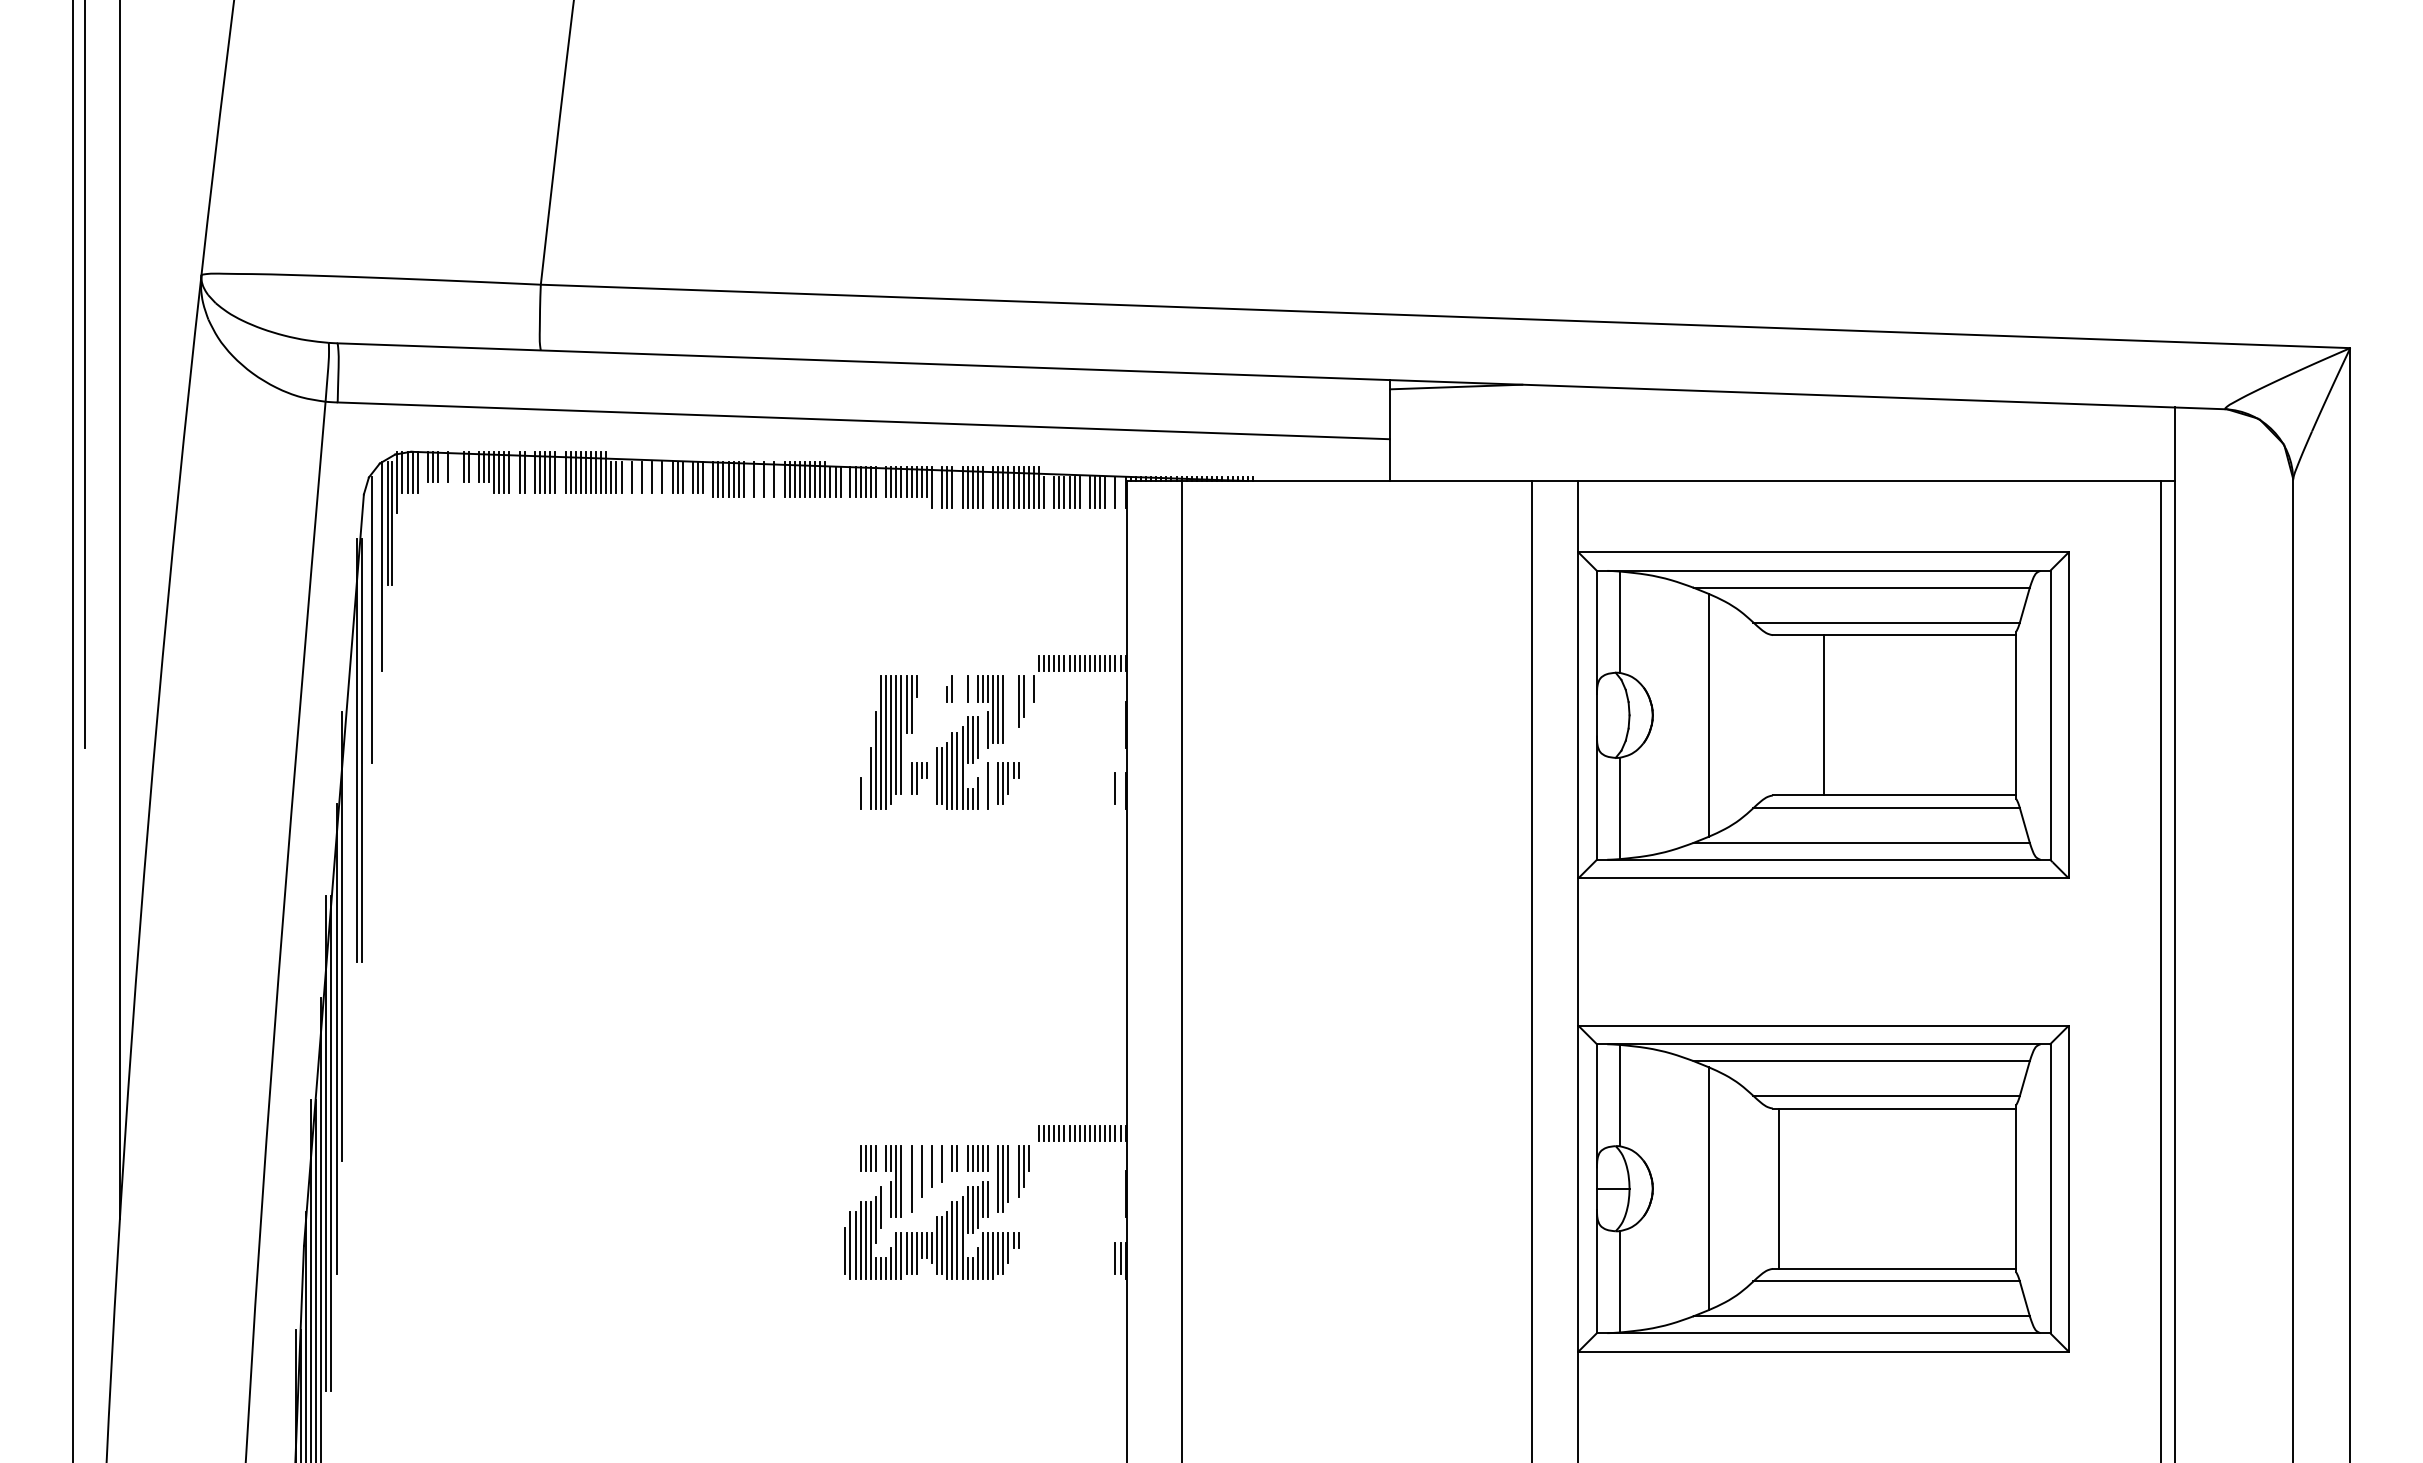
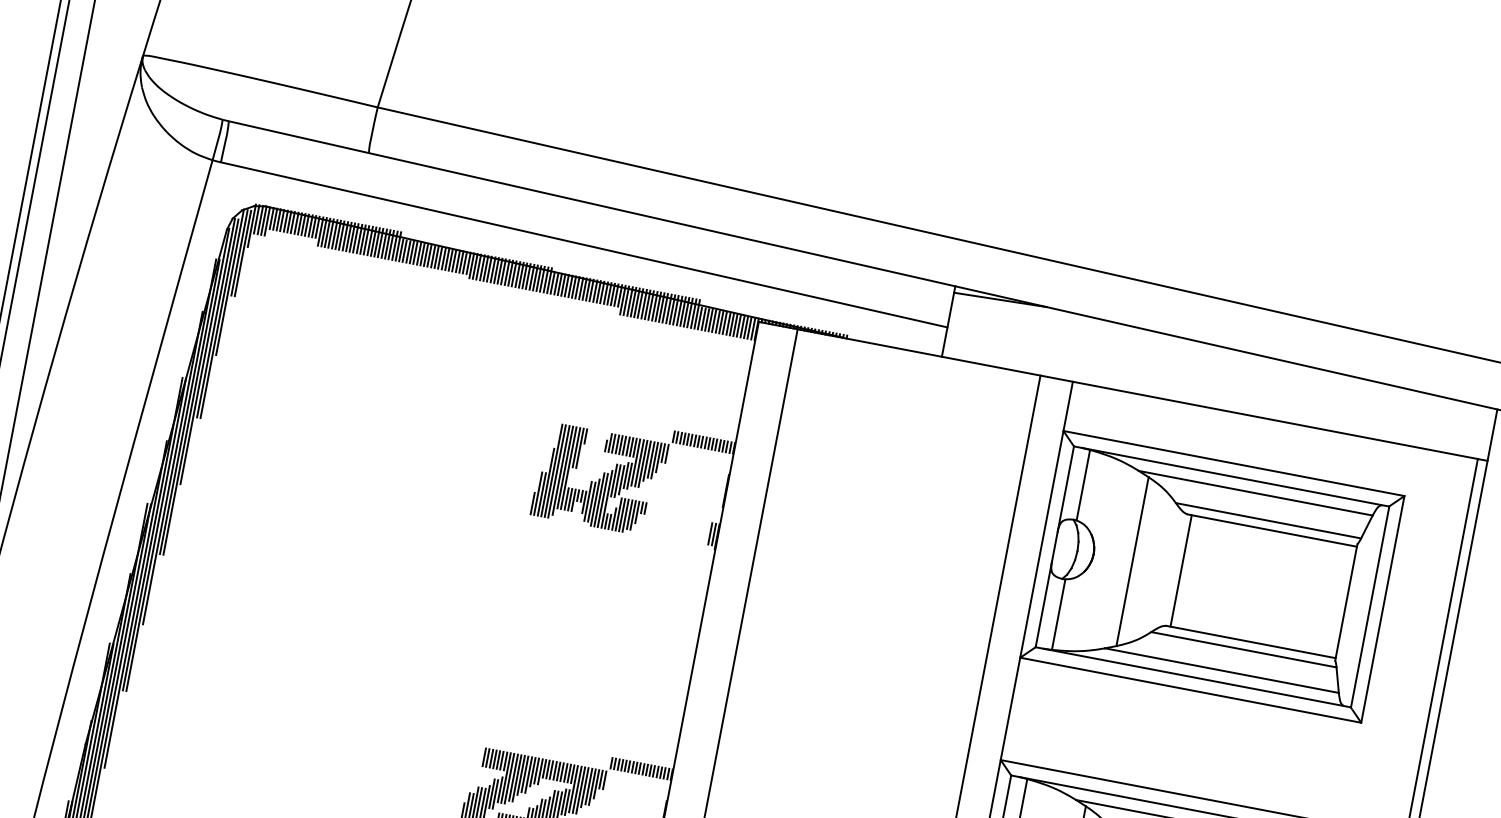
line: (423, 466) -> (272, 218), added
line: (443, 466) -> (285, 220), added
line: (453, 466) -> (292, 222), added
line: (458, 466) -> (296, 222), added
line: (473, 466) -> (306, 224), added
line: (514, 471) -> (334, 233), added
line: (530, 471) -> (345, 235), added
line: (560, 471) -> (366, 239), added
line: (626, 476) -> (411, 252), added
line: (636, 476) -> (418, 253), added
line: (646, 476) -> (425, 254), added
line: (657, 476) -> (433, 256), added
line: (667, 476) -> (440, 257), added
line: (687, 476) -> (454, 260), added
line: (708, 476) -> (468, 262), added
line: (748, 479) -> (496, 270), added
line: (758, 479) -> (503, 271), added
line: (769, 479) -> (510, 273), added
line: (779, 479) -> (517, 274), added
line: (845, 481) -> (563, 284), added
line: (881, 481) -> (588, 289), added
line: (937, 486) -> (626, 300), added
line: (957, 486) -> (640, 302), added
line: (988, 486) -> (662, 307), added
line: (1049, 492) -> (703, 319), added
line: (1084, 492) -> (728, 323), added
line: (1110, 492) -> (746, 327), added
line: (1120, 492) -> (753, 328), added
line: (377, 619) -> (219, 318), added
line: (366, 675) -> (204, 355), added
line: (957, 688) -> (613, 443), added
line: (962, 688) -> (617, 444), added
line: (972, 688) -> (624, 445), added
line: (1028, 688) -> (663, 452), added
line: (1013, 701) -> (651, 459), added
line: (1008, 704) -> (647, 461), added
line: (1823, 715) -> (1181, 571), moved
line: (983, 729) -> (626, 475), added
line: (865, 777) -> (538, 493), added
line: (906, 777) -> (566, 498), added
line: (932, 777) -> (584, 501), added
line: (983, 785) -> (619, 514), added
line: (993, 785) -> (626, 515), added
line: (1120, 788) -> (713, 534), added
line: (351, 839) -> (172, 467), added
line: (346, 936) -> (156, 534), added
line: (881, 1158) -> (498, 760), added
line: (947, 1158) -> (544, 768), added
line: (962, 1158) -> (555, 770), added
line: (1034, 1158) -> (605, 780), added
line: (937, 1163) -> (536, 770), added
line: (927, 1170) -> (529, 774), added
line: (1013, 1170) -> (588, 785), added
line: (916, 1173) -> (521, 775), added
line: (906, 1178) -> (513, 777), added
line: (993, 1178) -> (573, 788), added
line: (886, 1206) -> (495, 794), added

